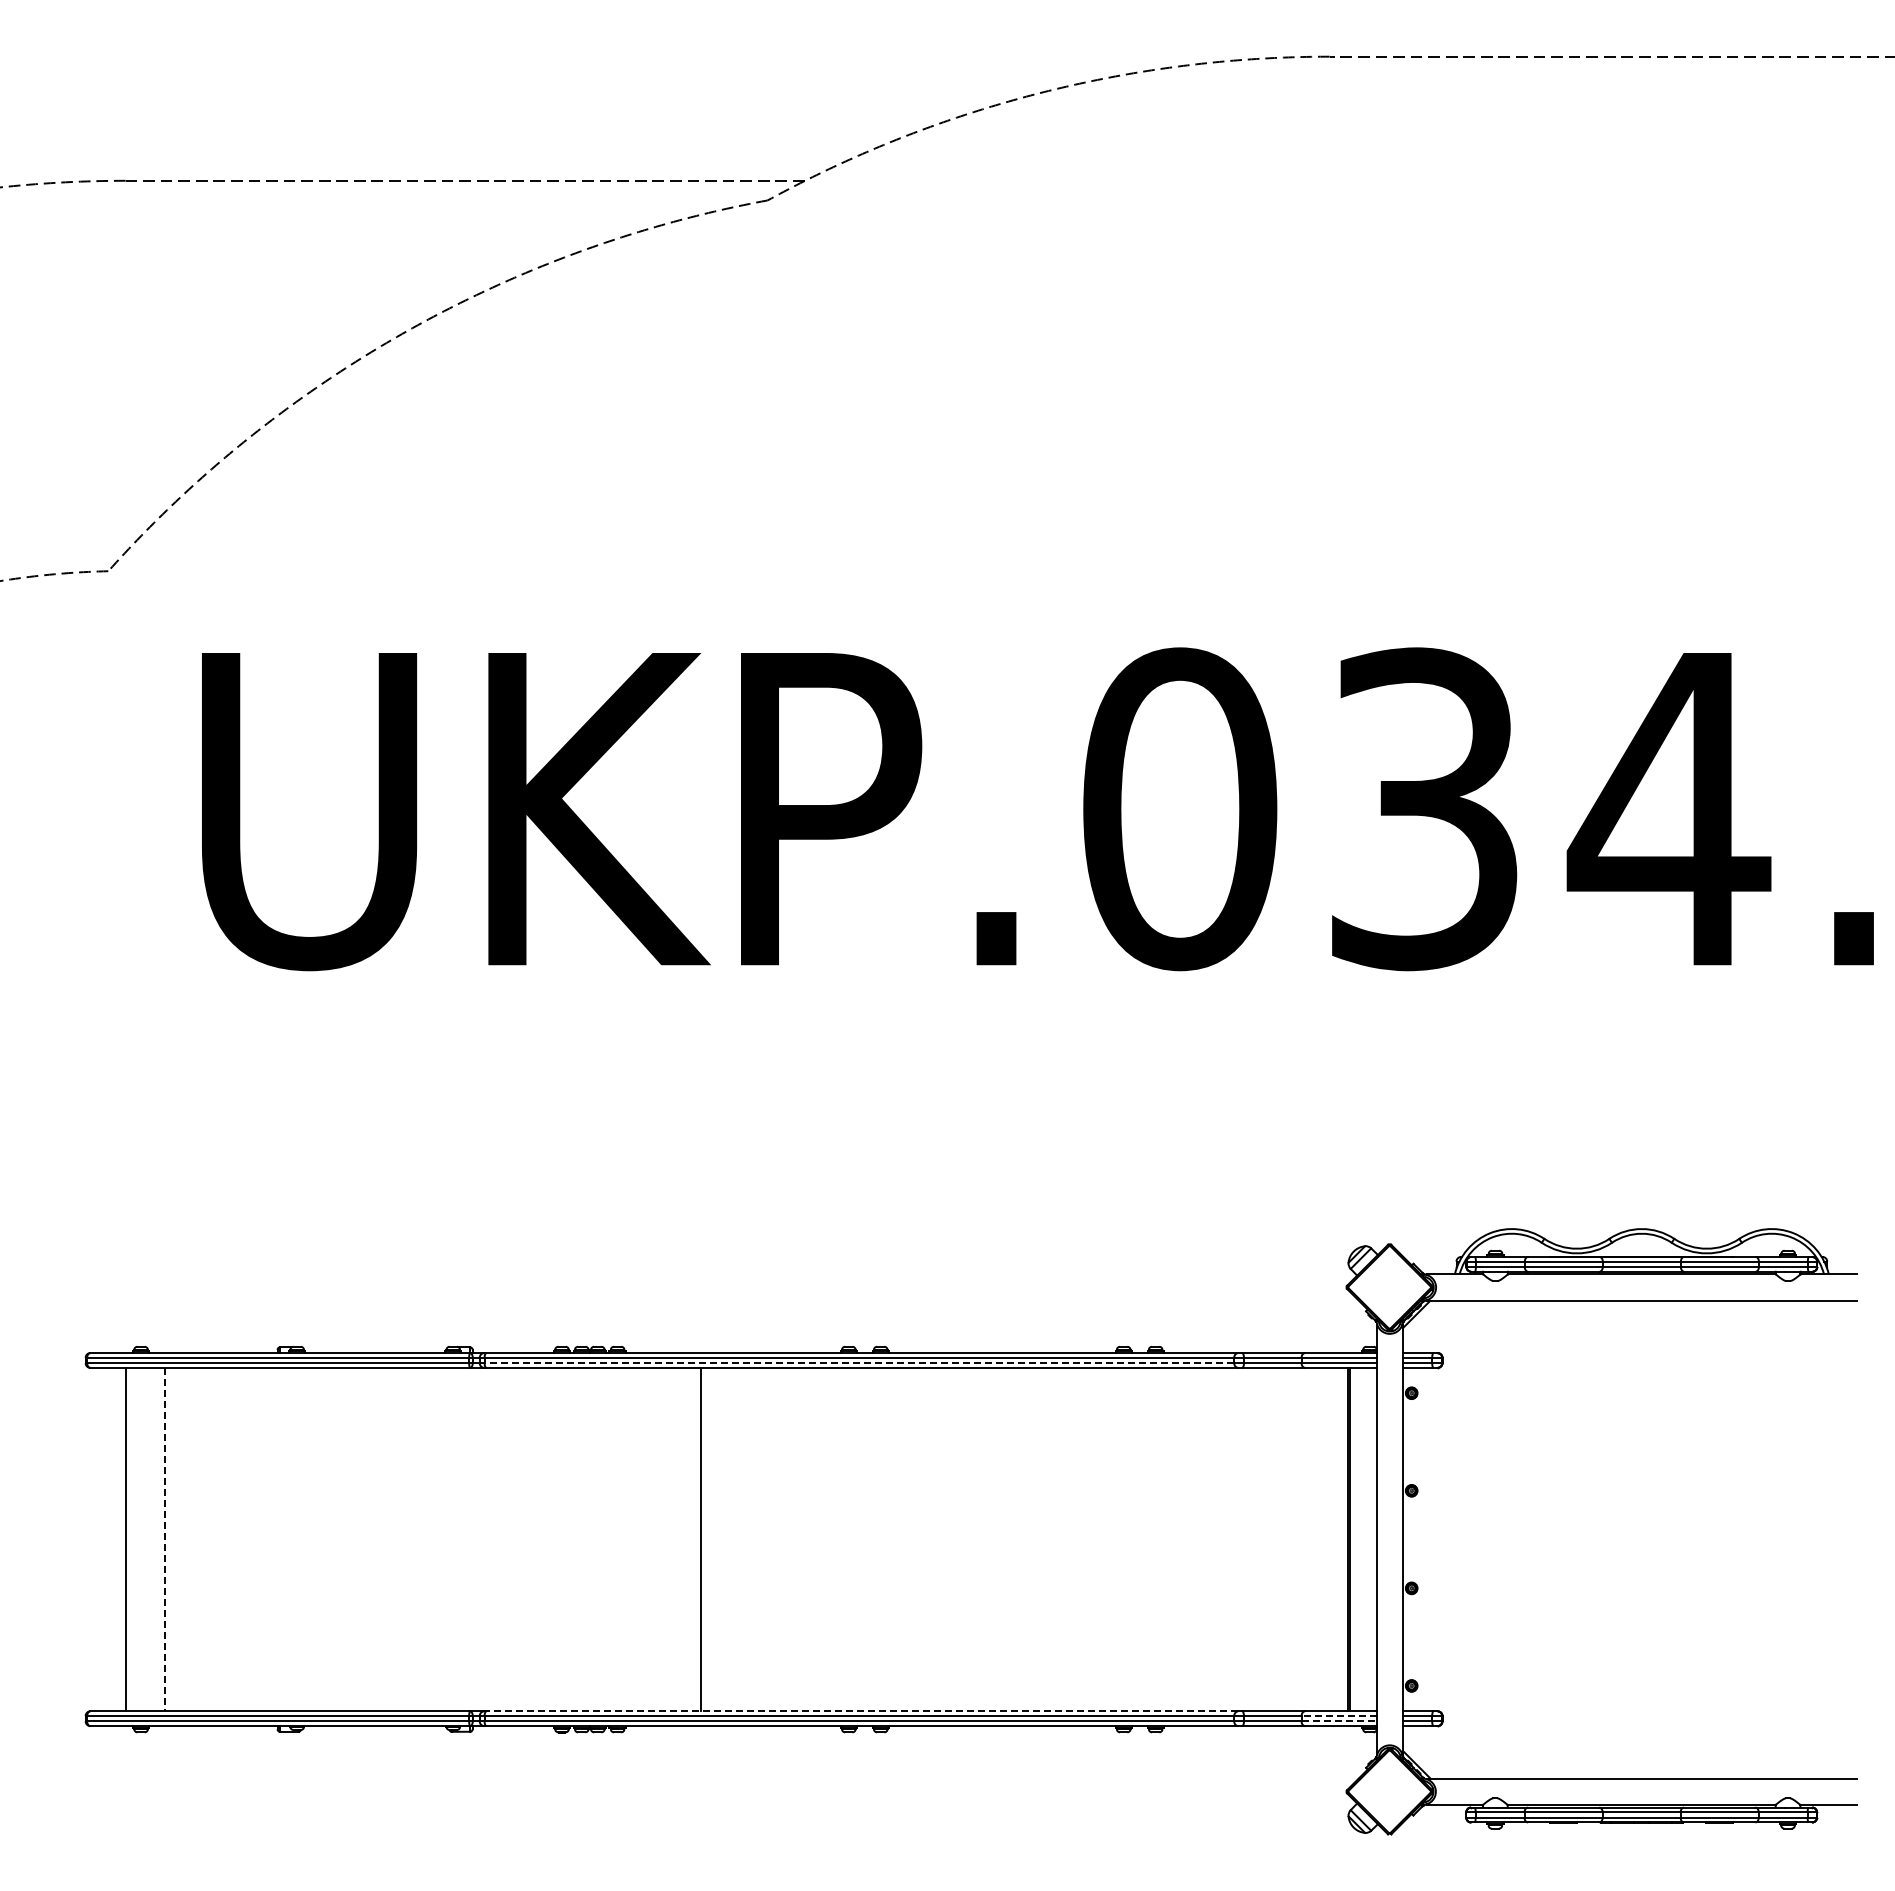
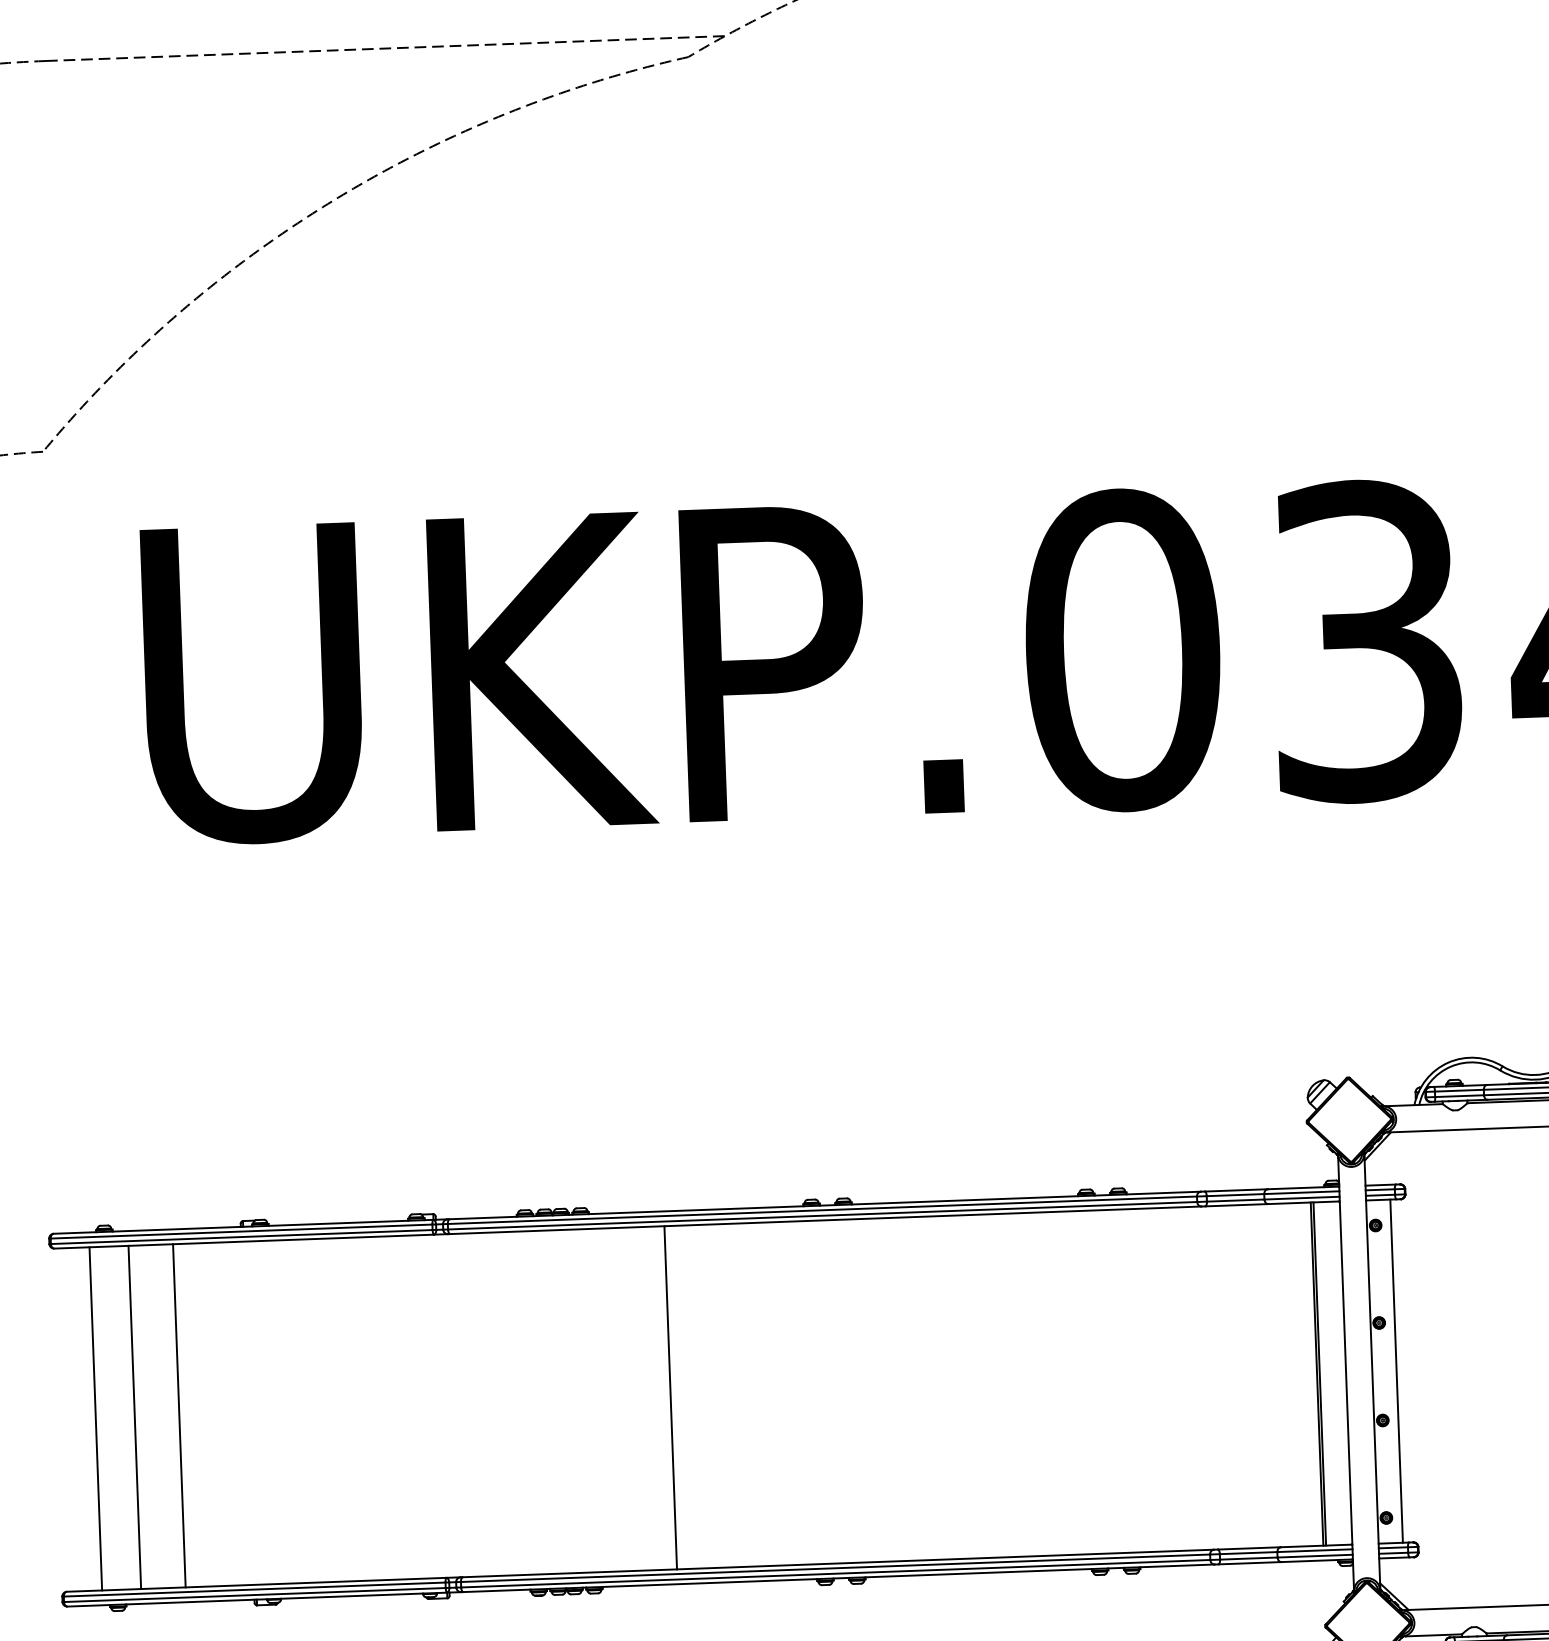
line: (859, 1363) -> (822, 1216), dashed -> solid
line: (164, 1539) -> (134, 1417), dashed -> solid
line: (209, 1539) -> (179, 1415), added
line: (1427, 1539) -> (1396, 1371), added
line: (862, 1711) -> (838, 1563), dashed -> solid
line: (1339, 1715) -> (1315, 1550), dashed -> solid
line: (1339, 1721) -> (1315, 1556), dashed -> solid

